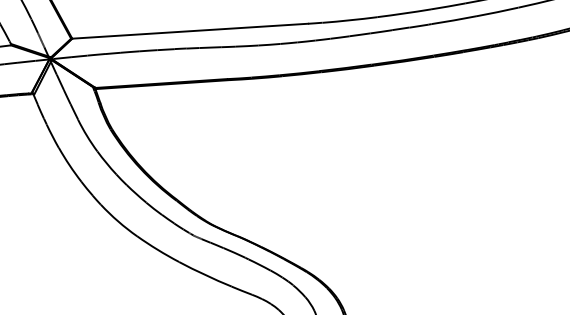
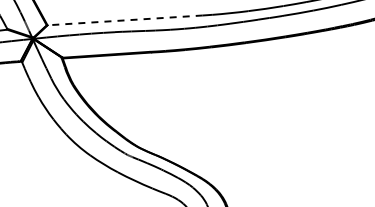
line: (190, 31) -> (125, 20), solid -> dashed

